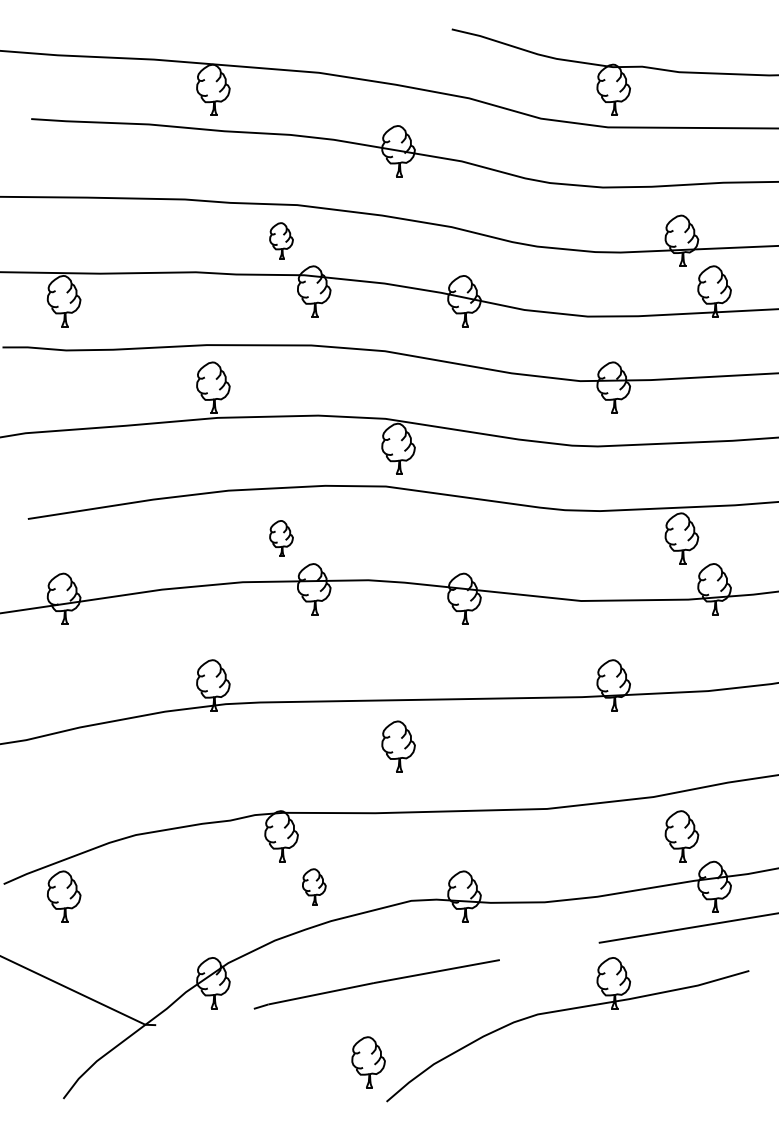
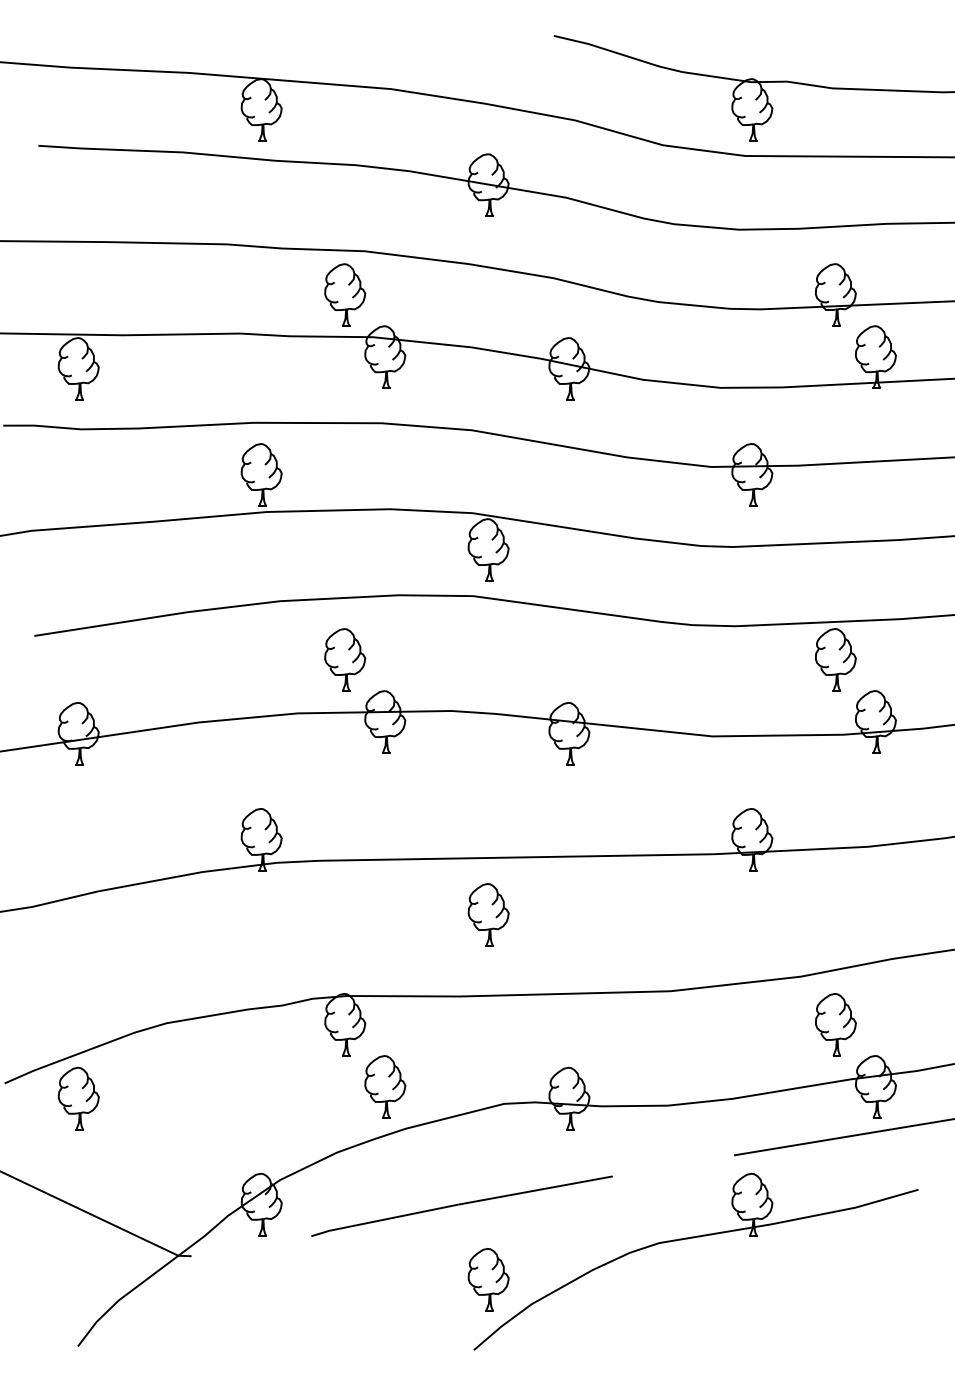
part: (281, 240) -> (345, 294), size x1.43
part: (281, 538) -> (345, 659), size x1.43
part: (314, 886) -> (385, 1086), size x1.43
part: (368, 1062) -> (488, 1279), moved

